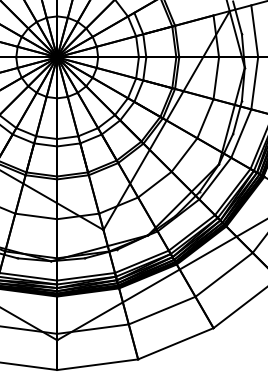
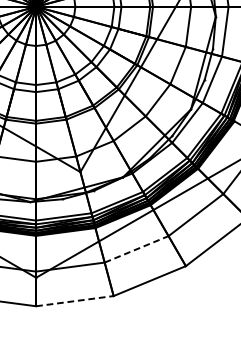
line: (162, 310) -> (136, 249), solid -> dashed
line: (97, 364) -> (74, 300), solid -> dashed

